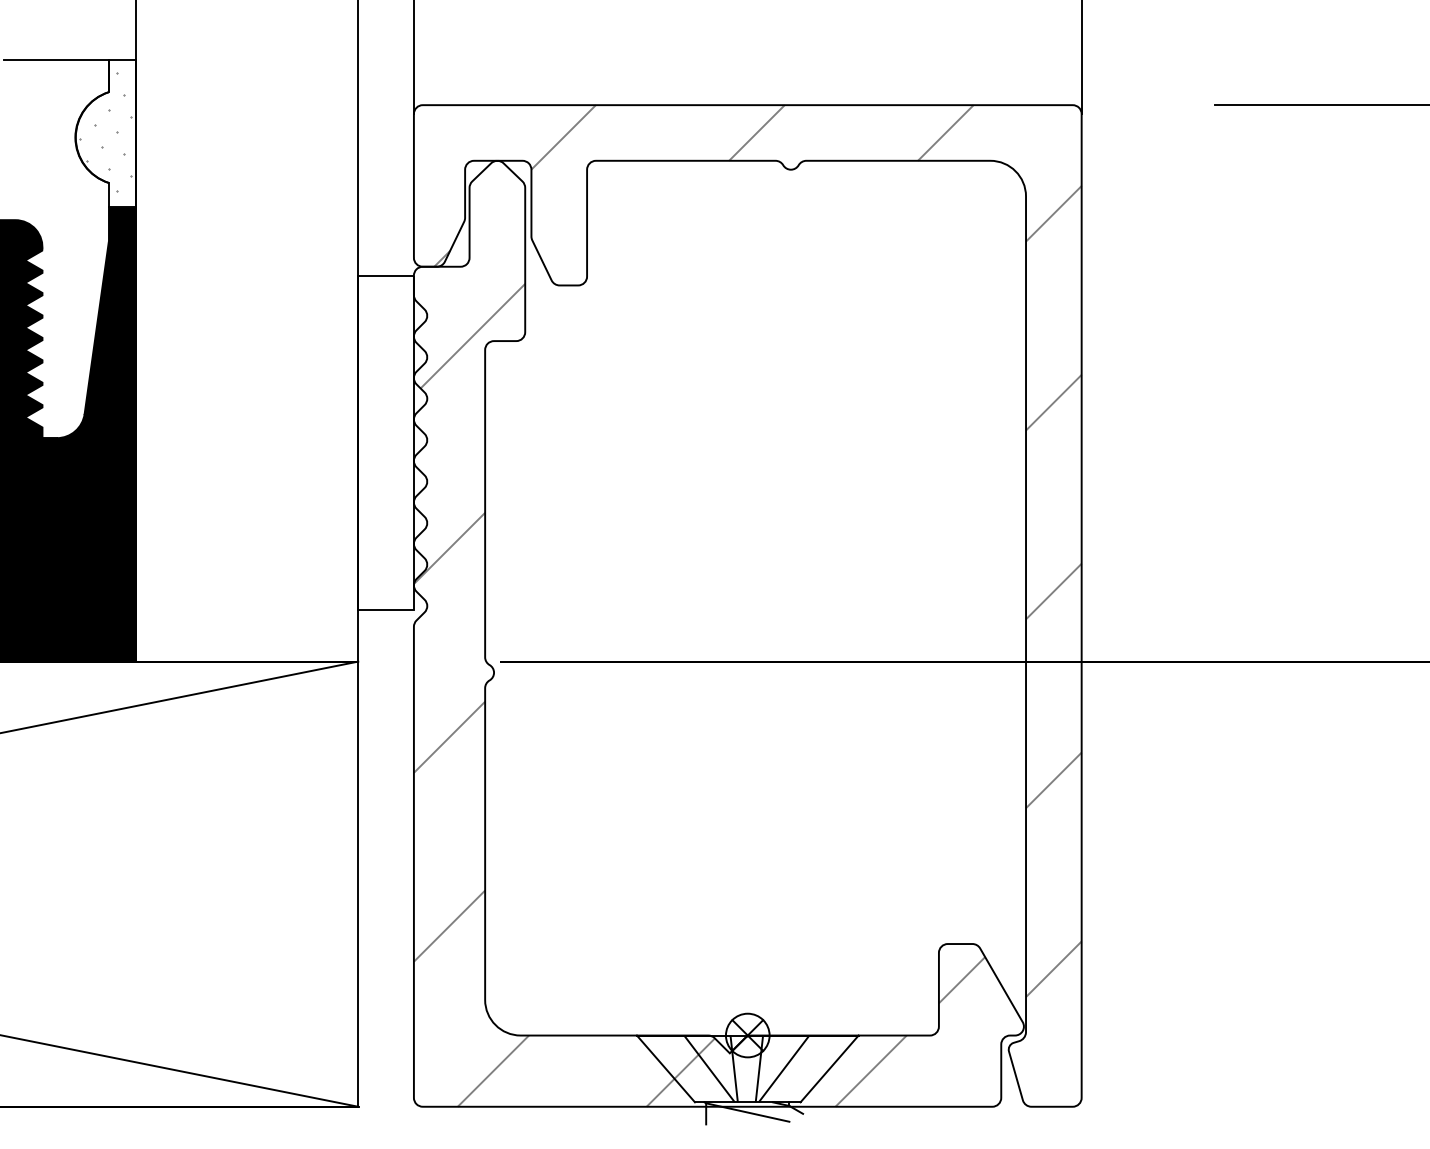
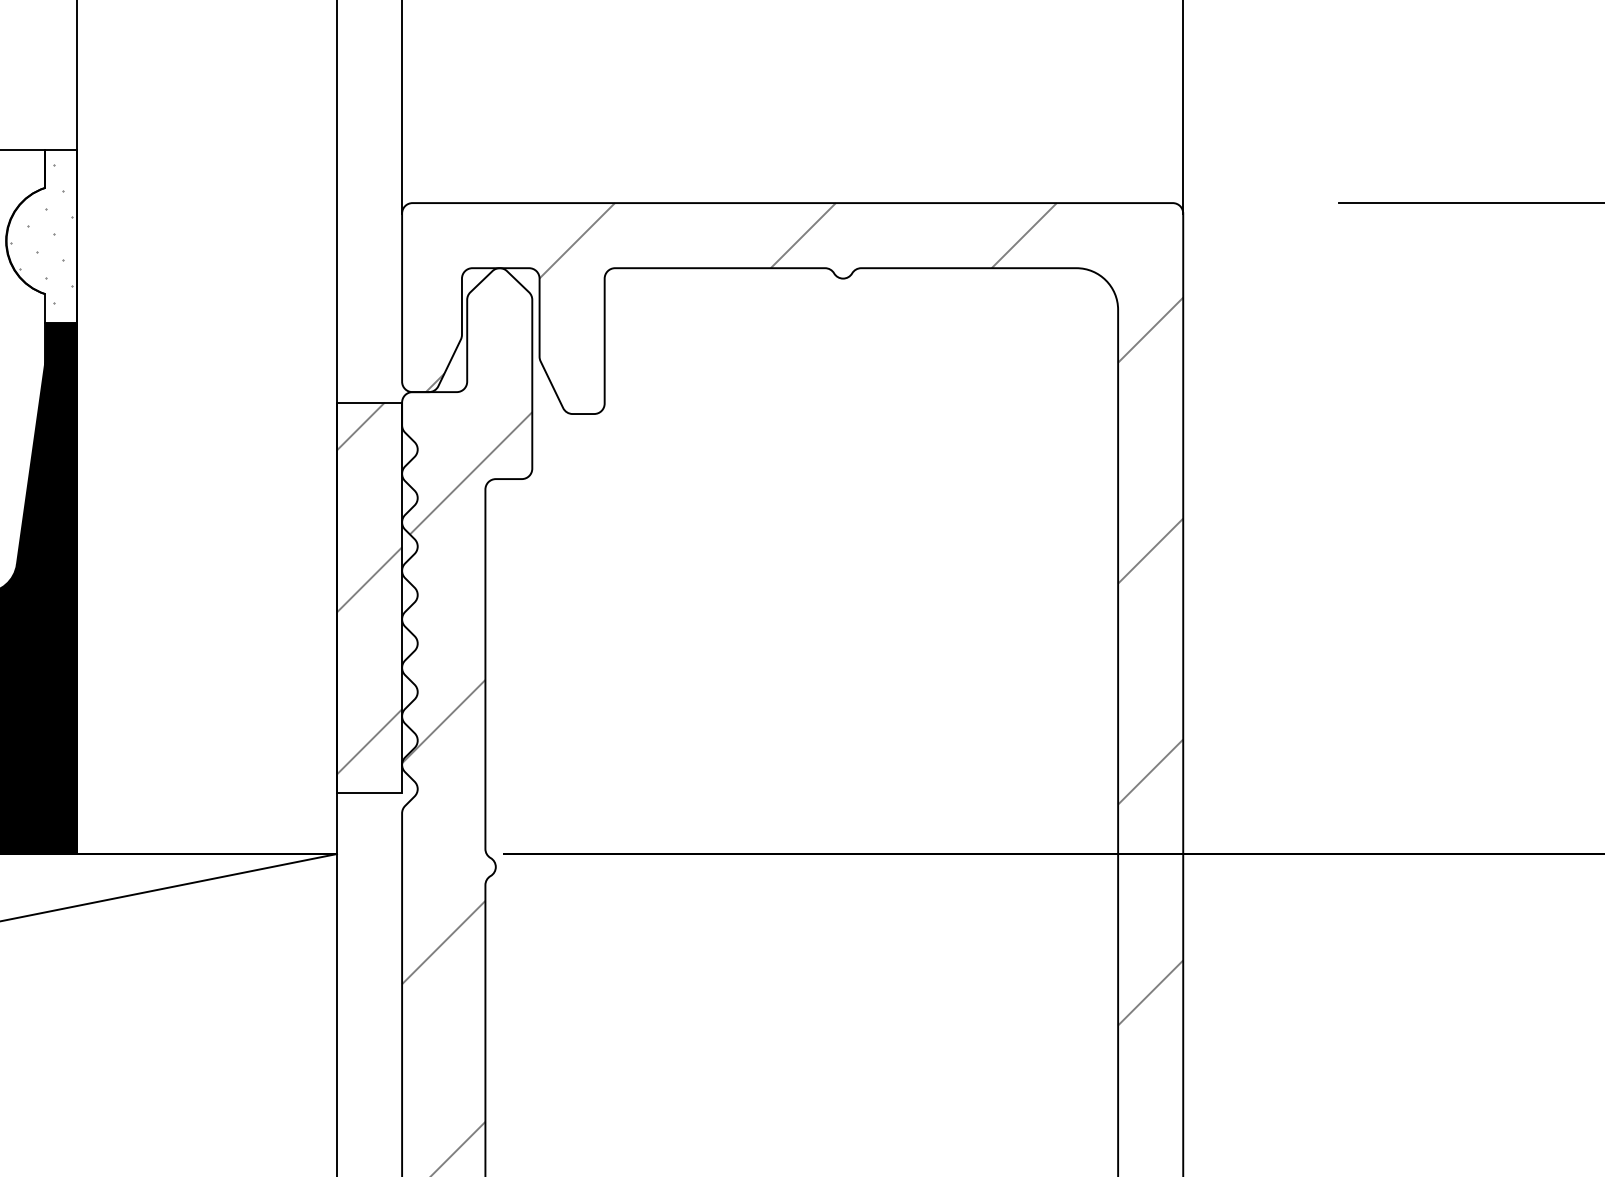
hatch: (385, 434) -> (368, 588), added

